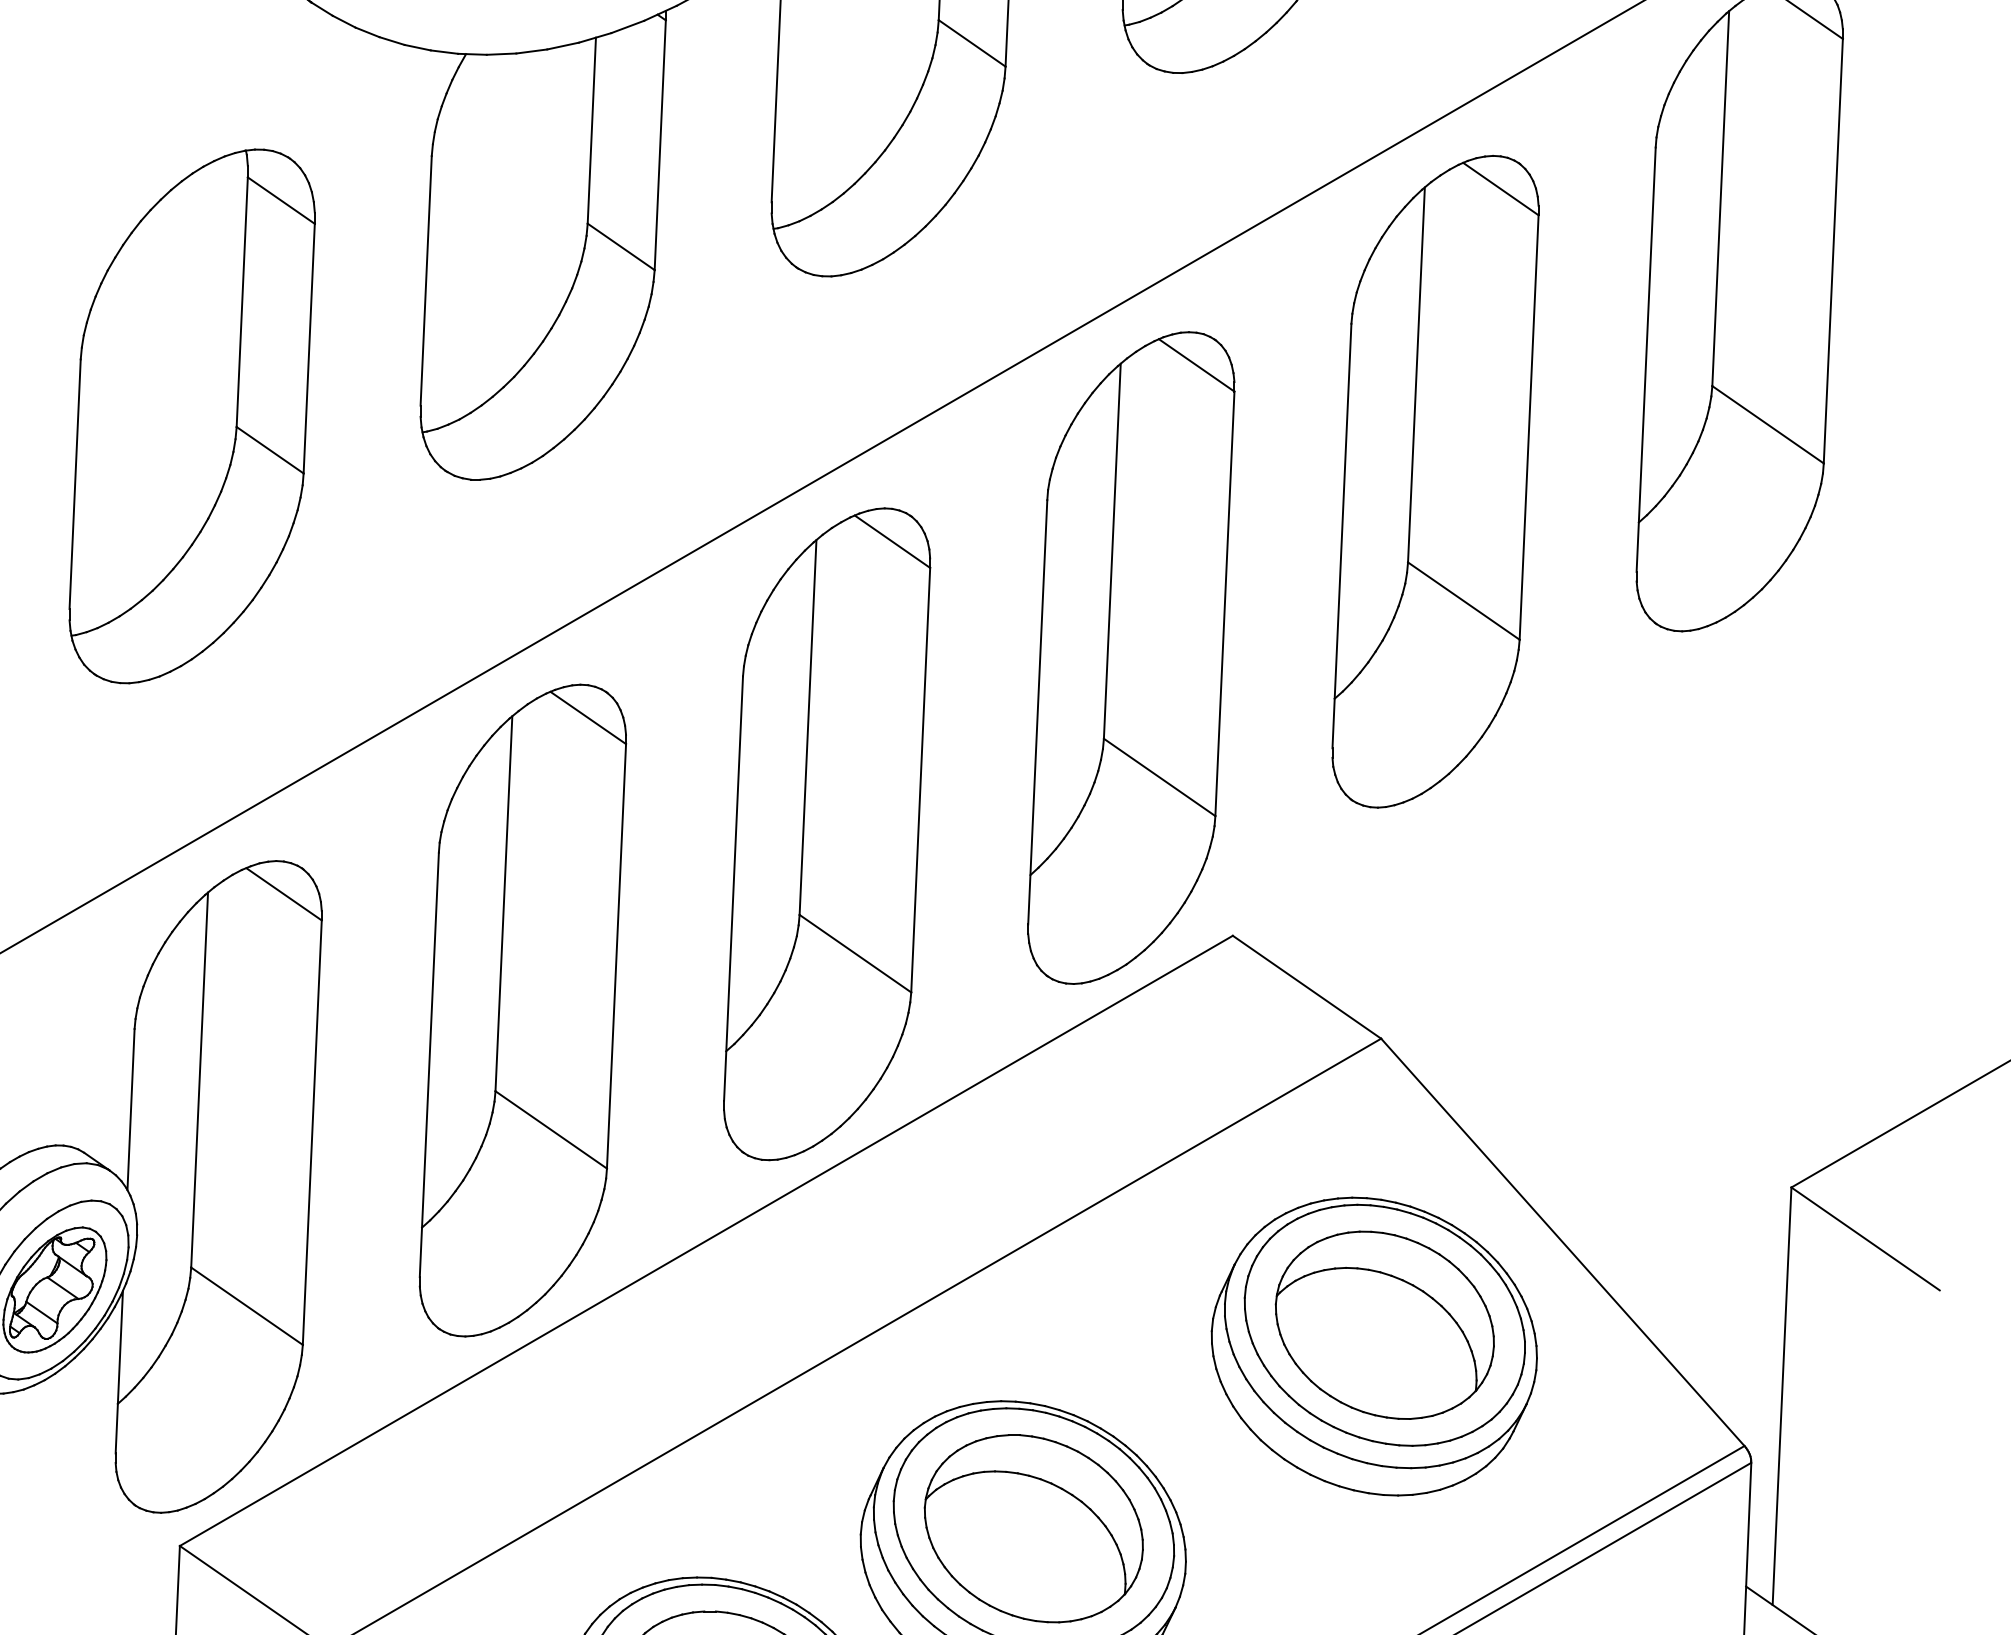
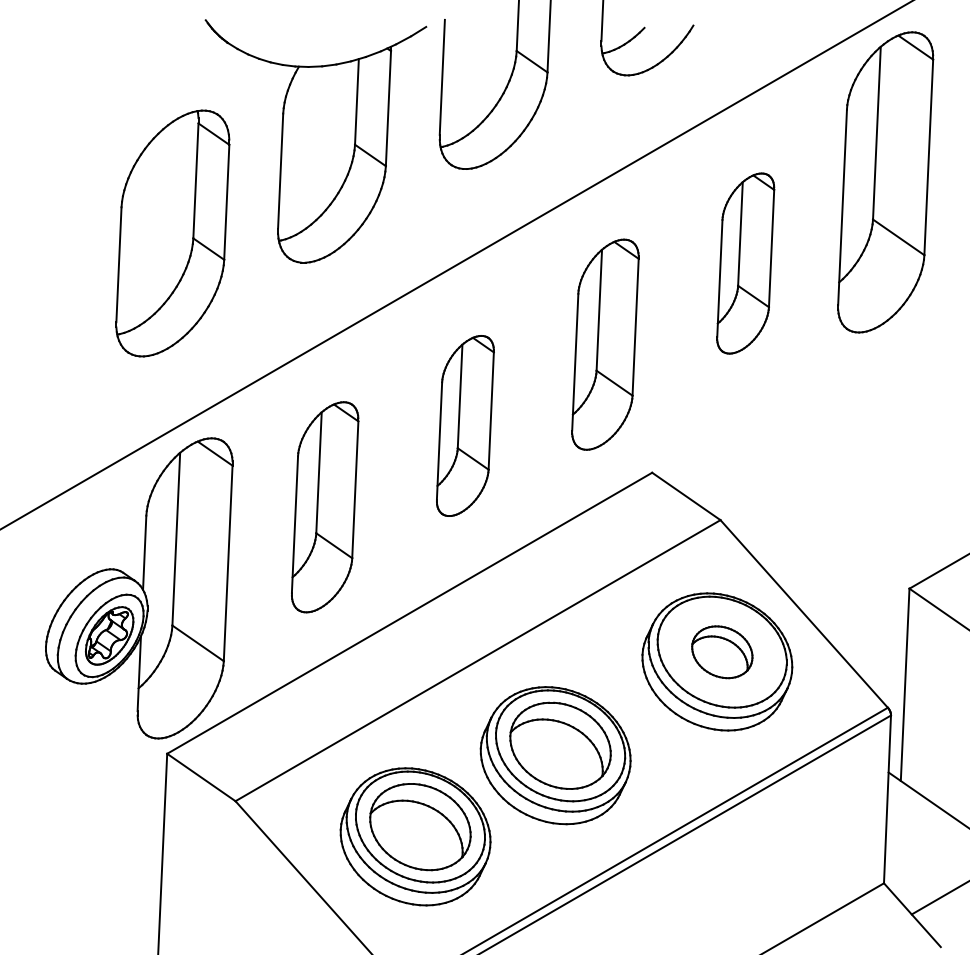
part: (1435, 481) -> (745, 263), size x0.6
part: (1131, 657) -> (605, 344), size x0.7
part: (827, 833) -> (465, 425), size x0.6
part: (521, 1011) -> (324, 507), size x0.7
part: (1385, 1326) -> (722, 652), size x0.6

